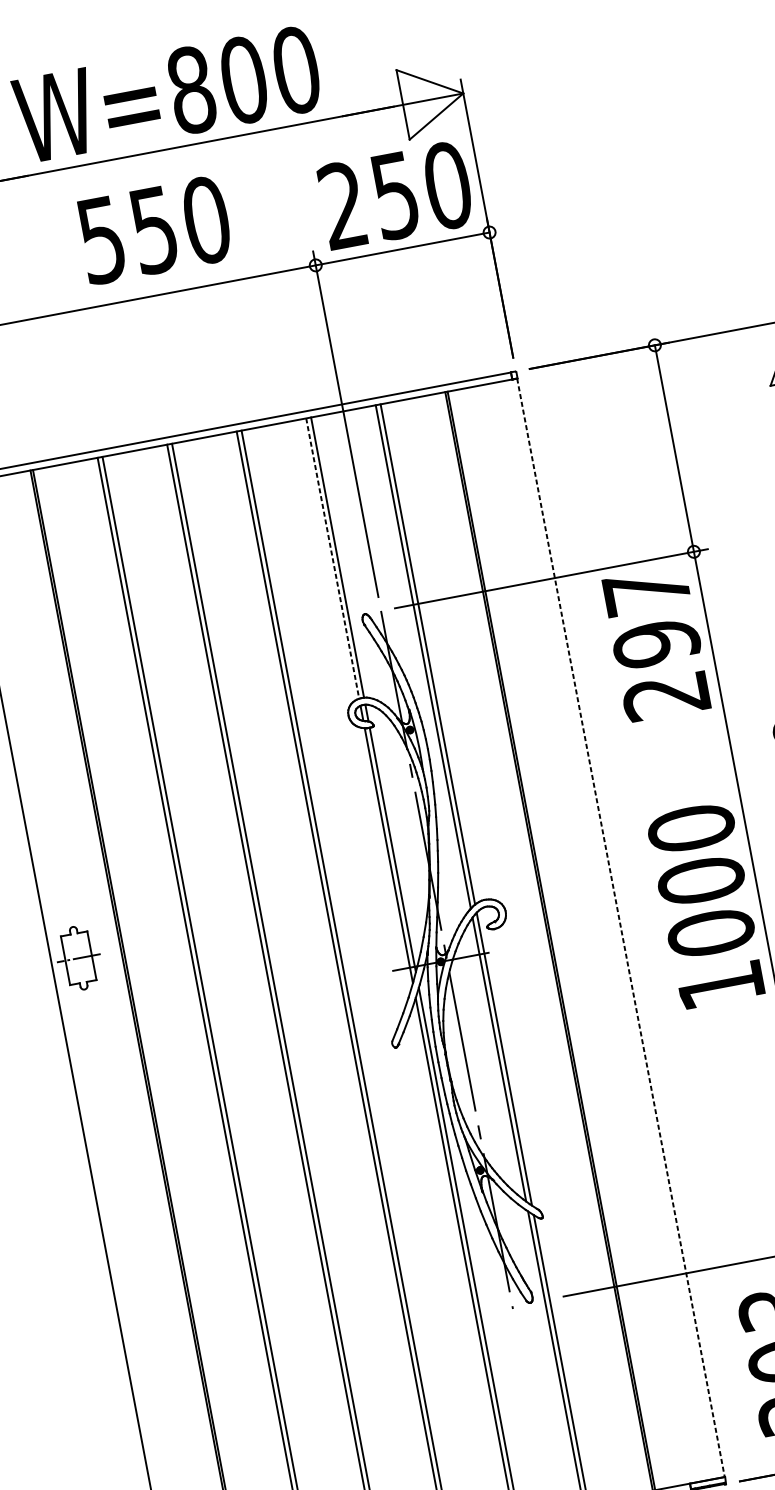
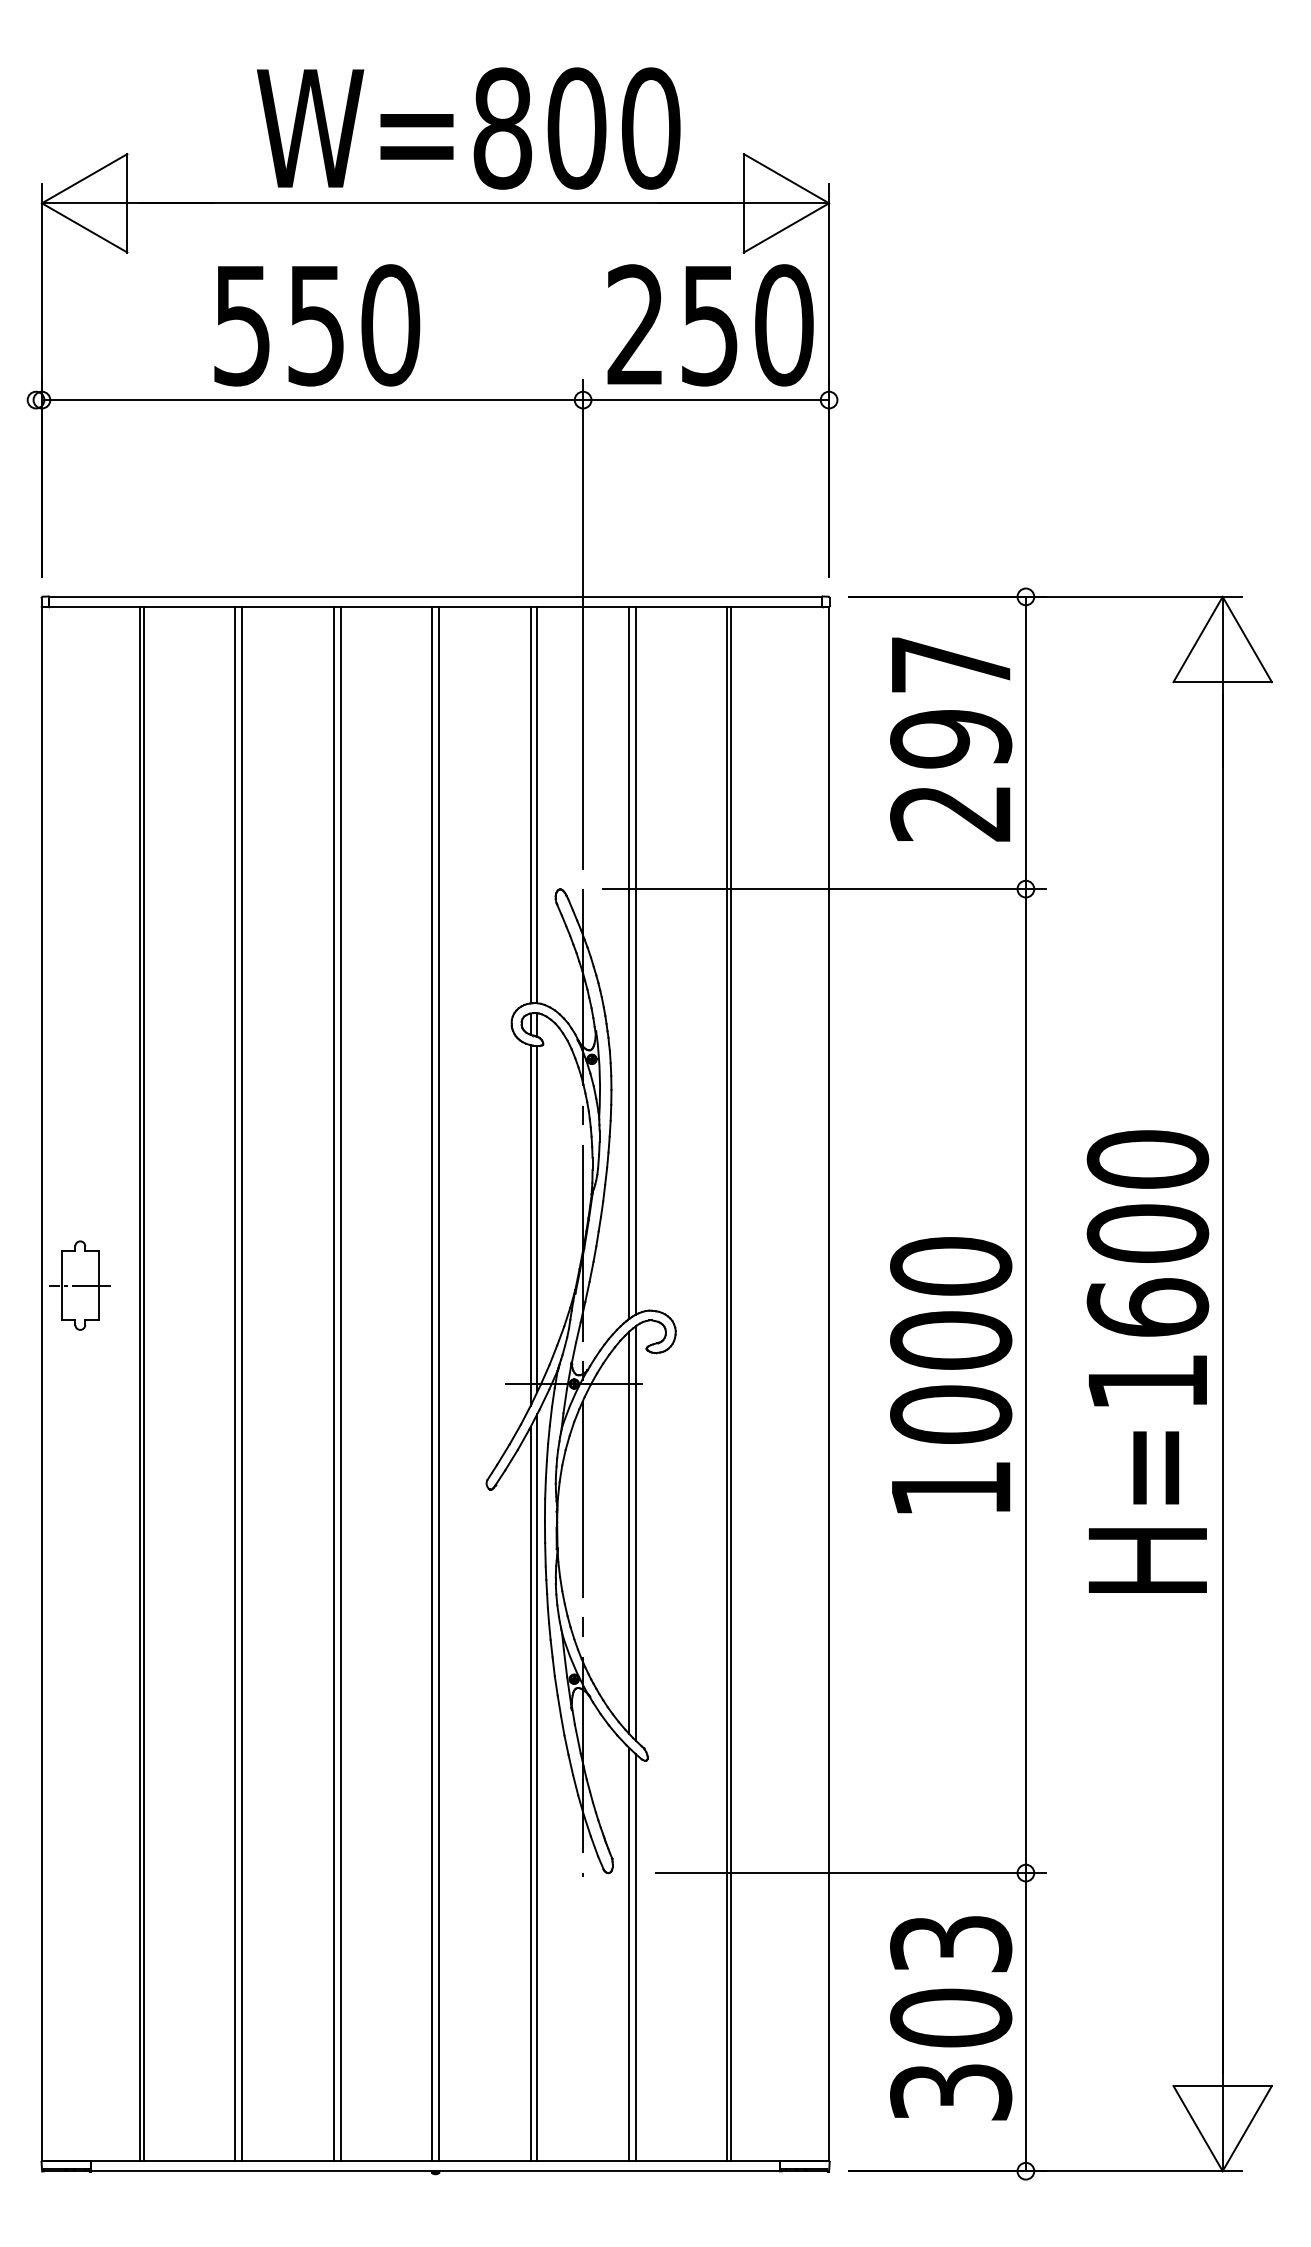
text: (167, 94) -> (468, 128), moved
text: (154, 230) -> (317, 325), moved
line: (332, 558) -> (530, 805), dashed -> solid
text: (656, 643) -> (951, 739), moved
line: (621, 928) -> (829, 1384), dashed -> solid

